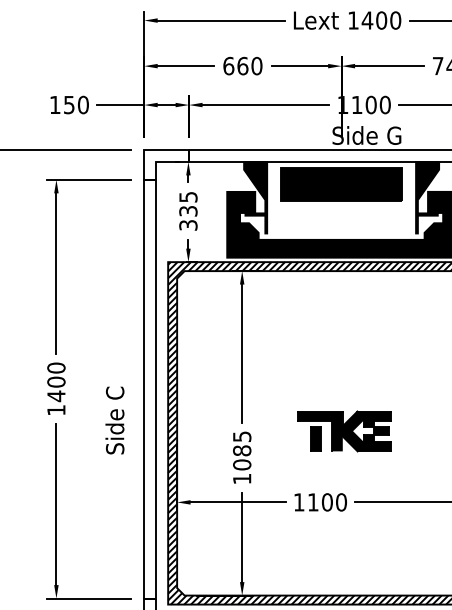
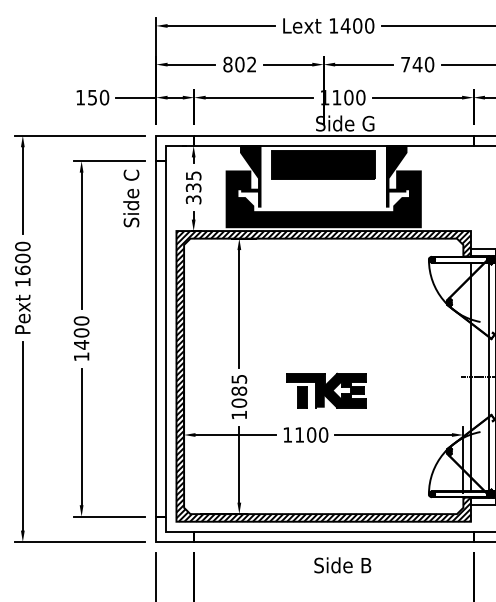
text: (242, 65) -> (239, 64), 660 -> 802
text: (115, 420) -> (131, 198), moved
part: (344, 431) -> (326, 390), moved

